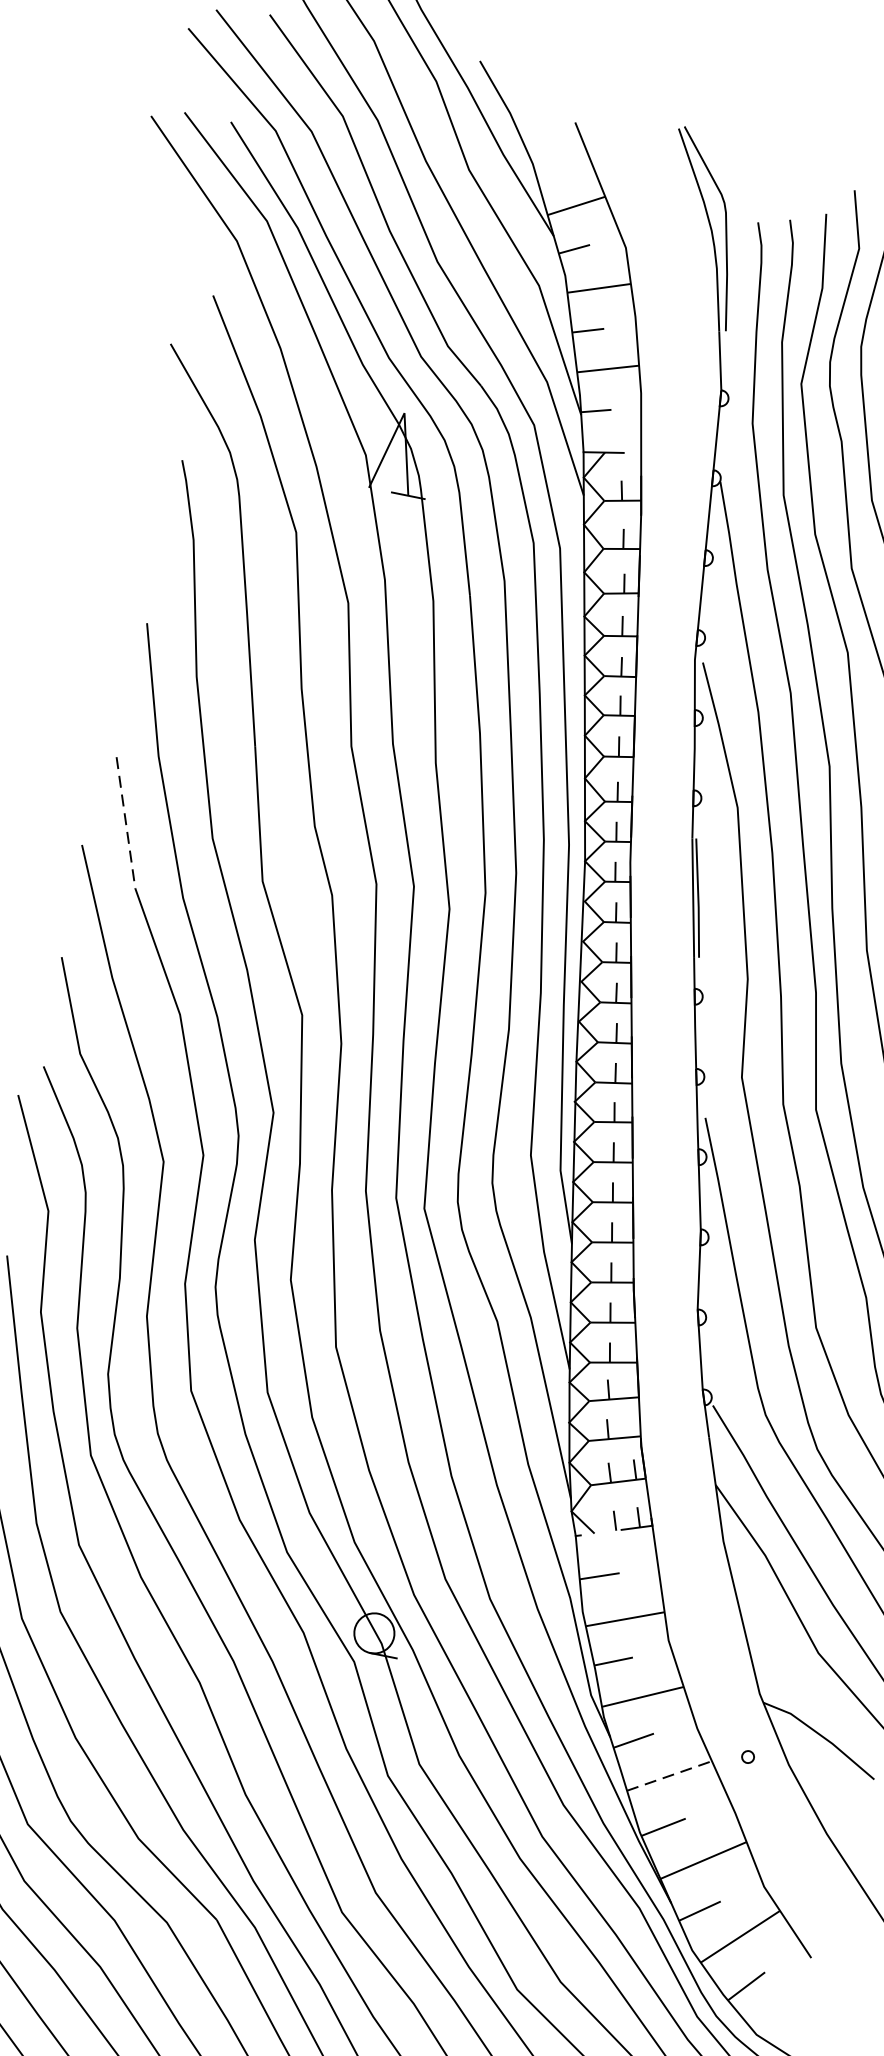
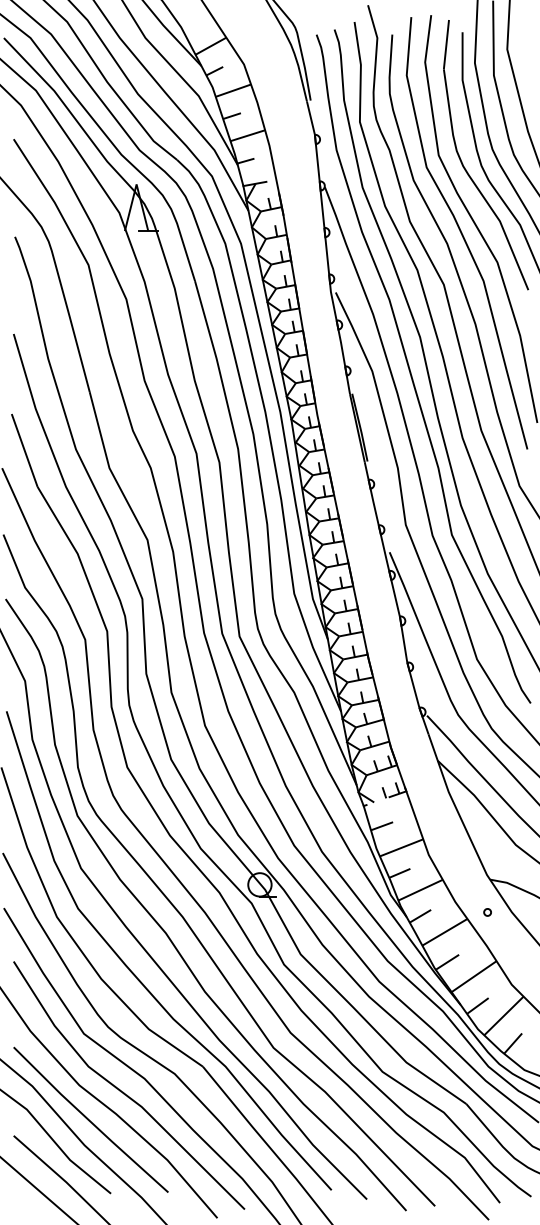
line: (125, 822) -> (24, 450), dashed -> solid
line: (670, 1776) -> (445, 932), dashed -> solid

